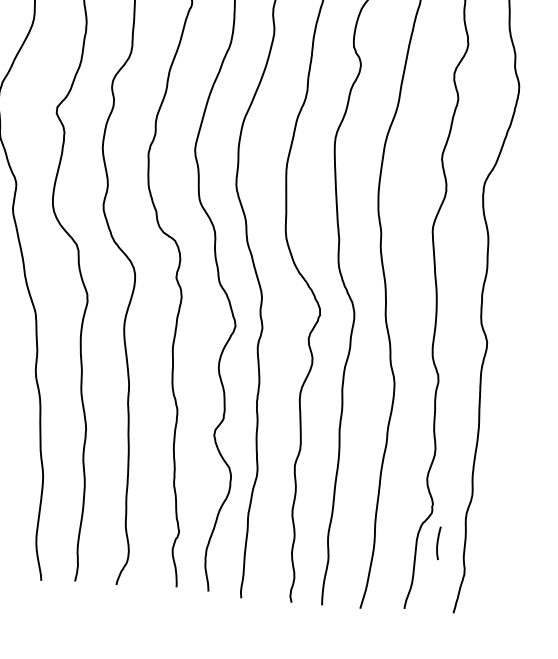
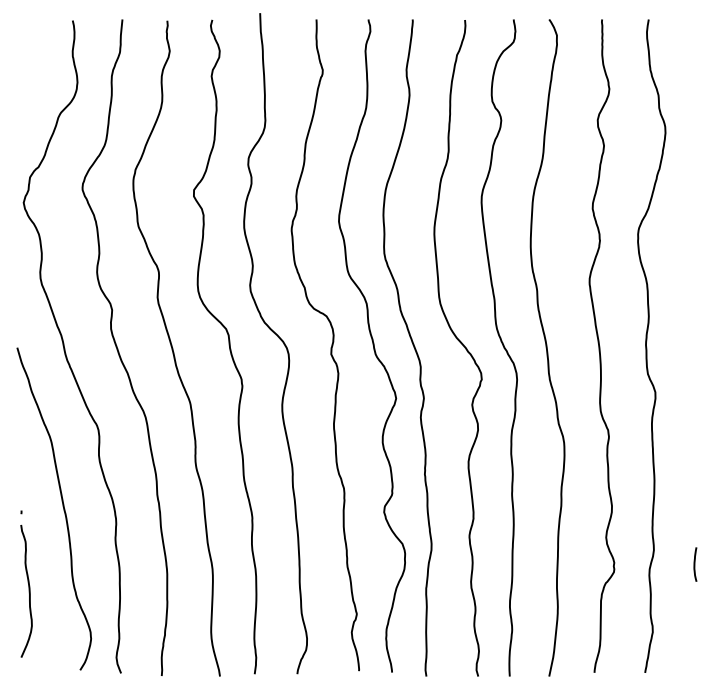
curve: (438, 543) -> (695, 564), moved

